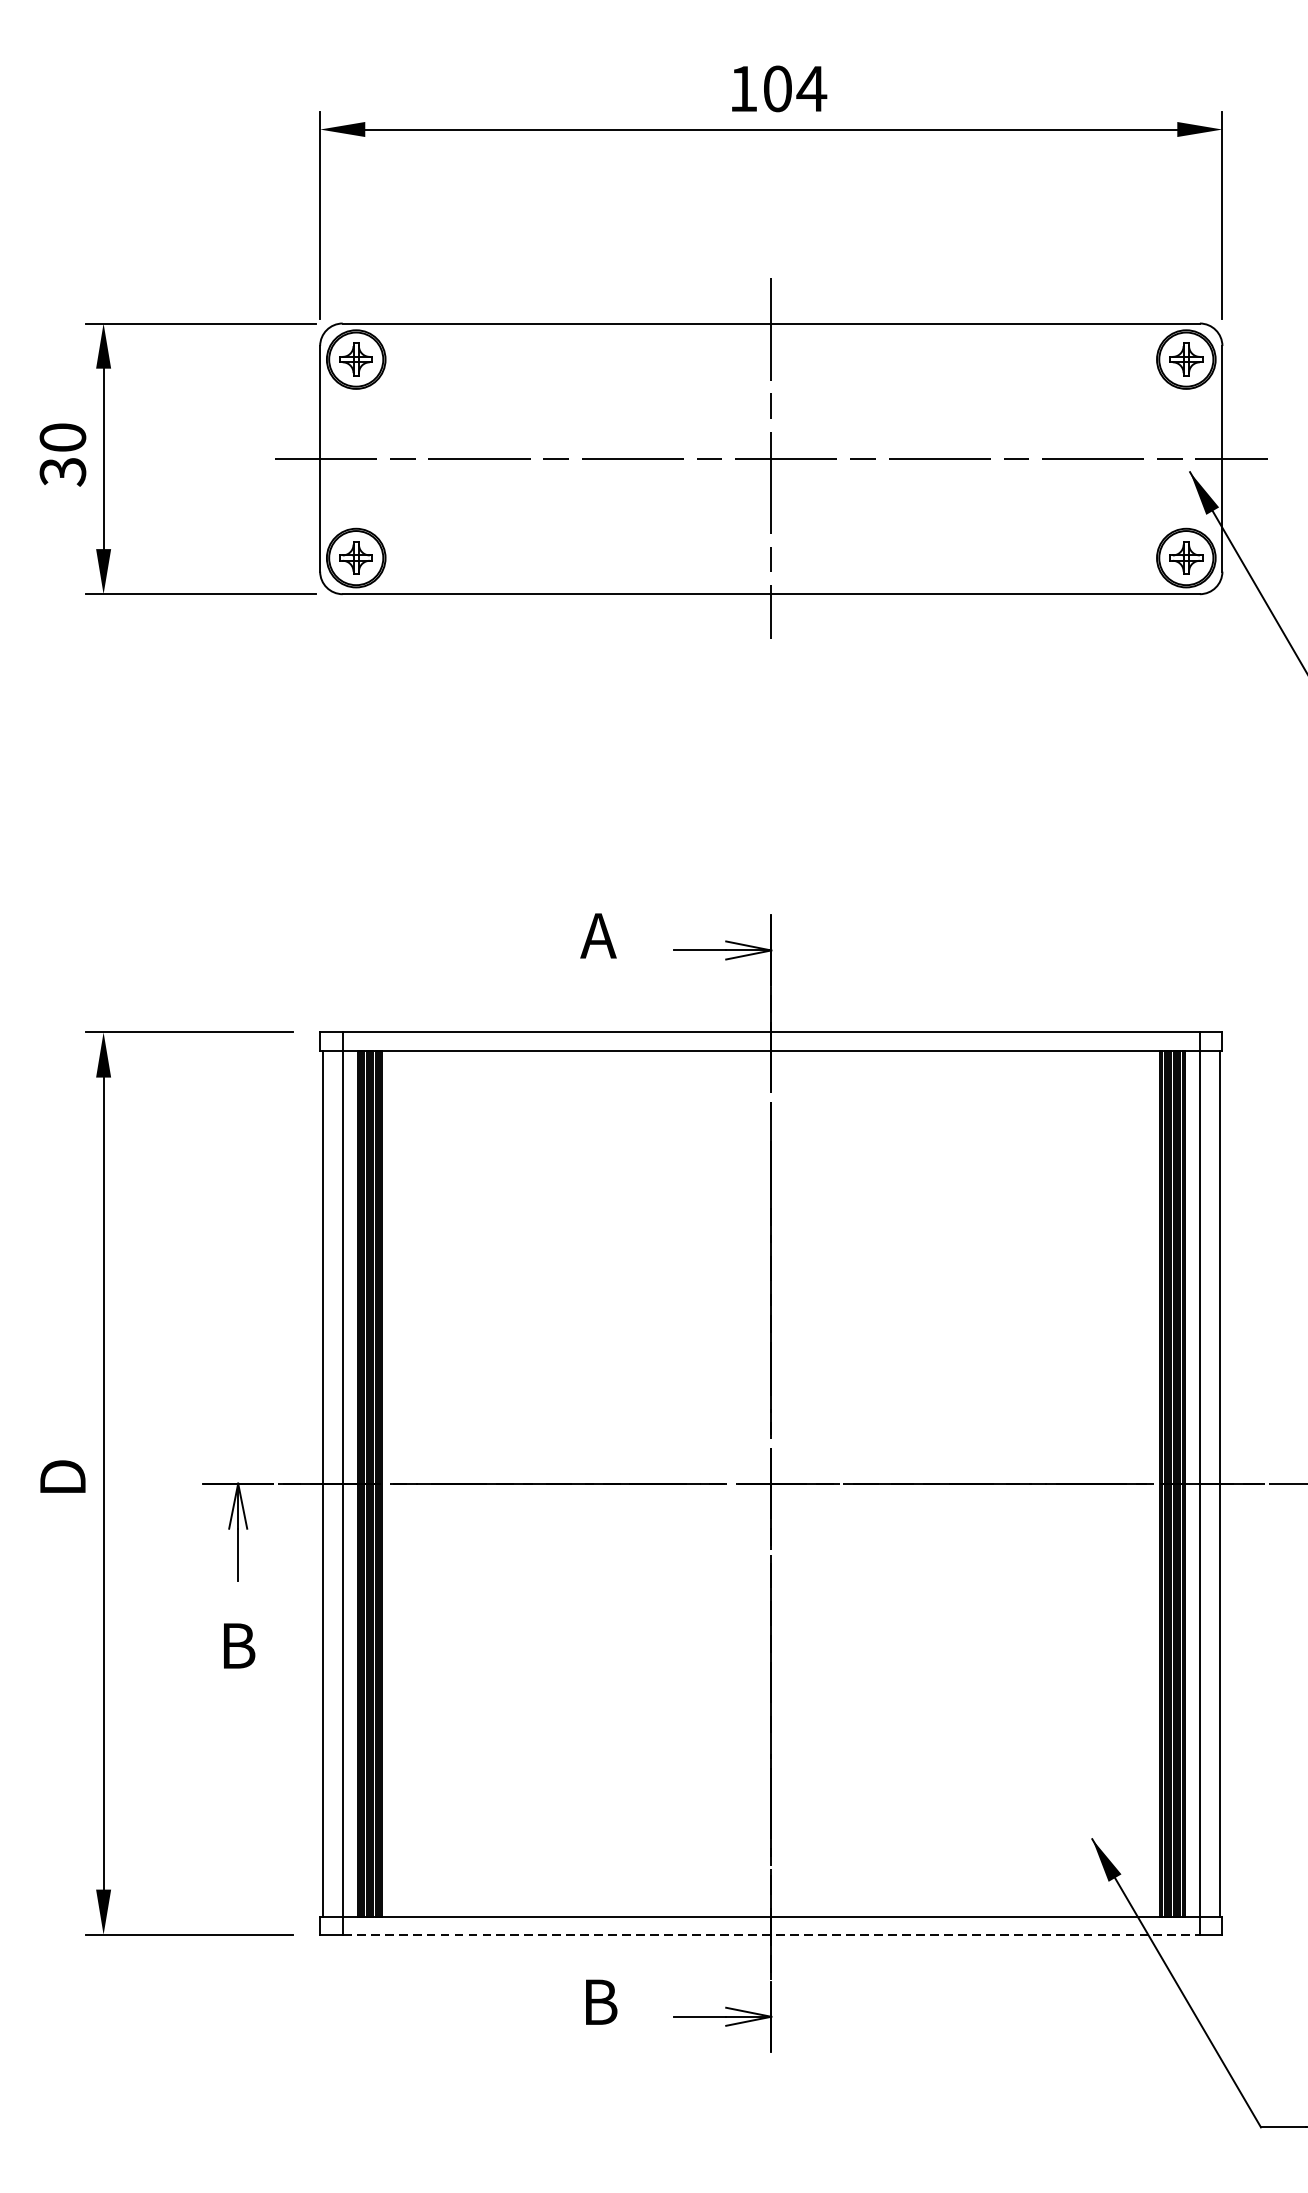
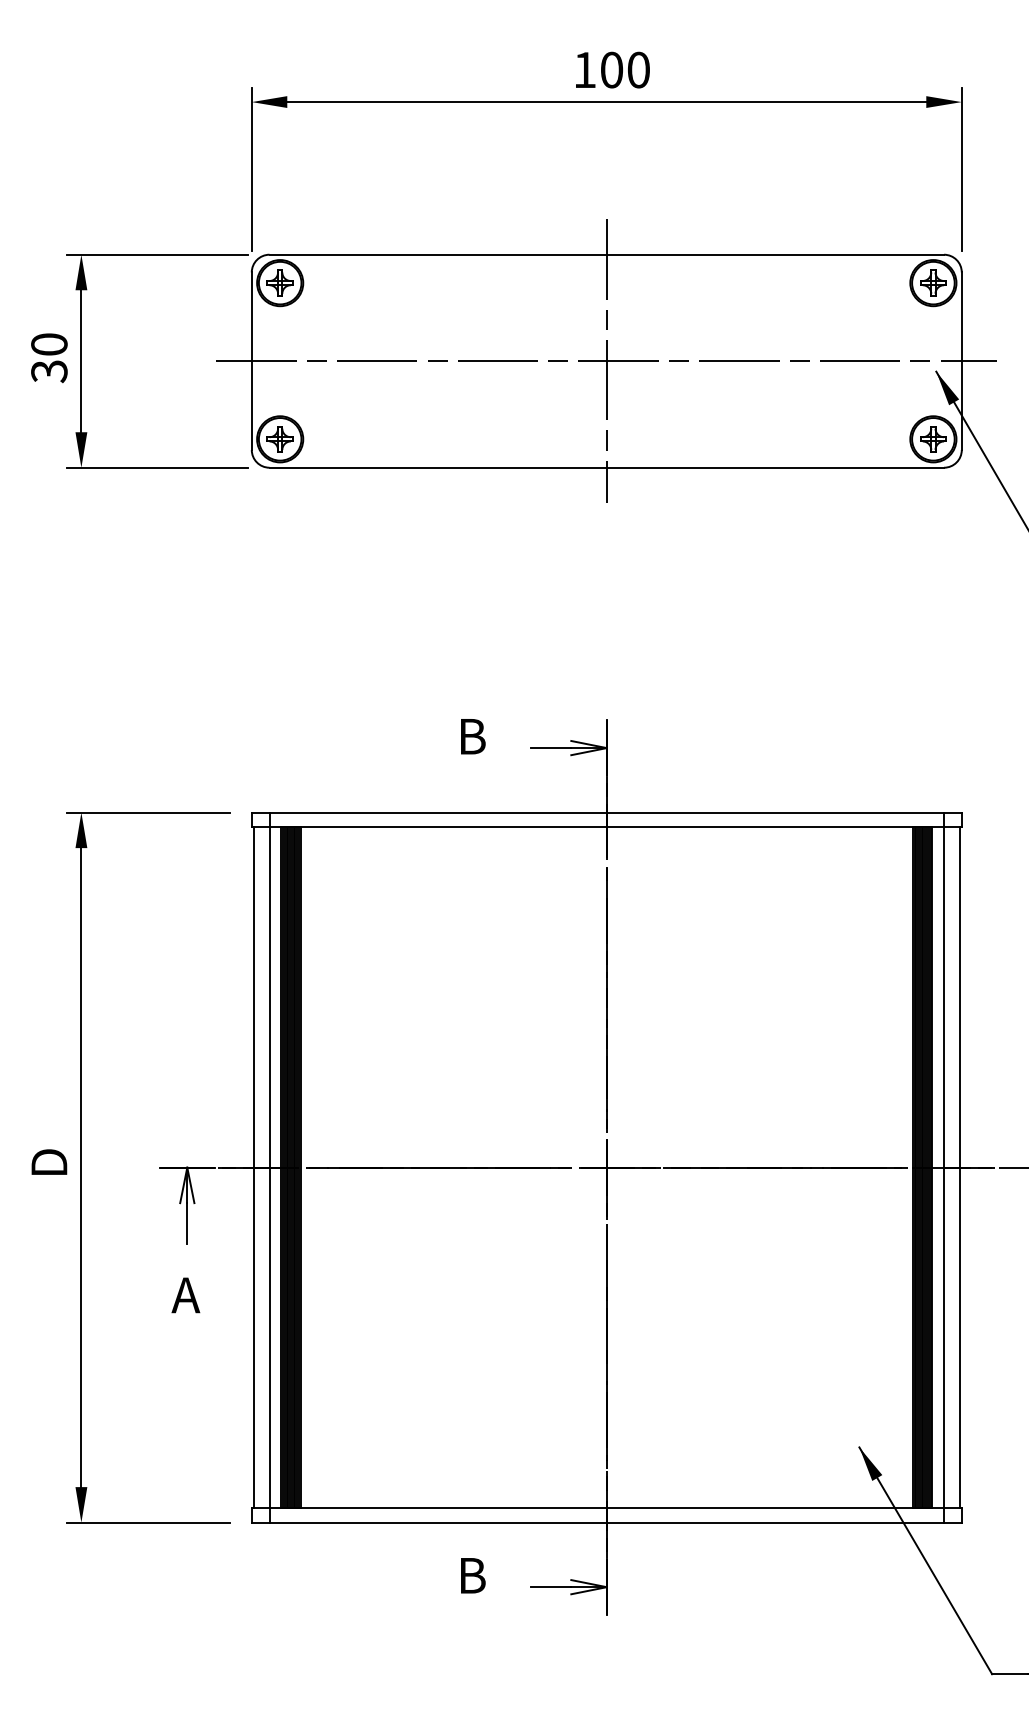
text: (811, 88) -> (638, 69), 104 -> 100
text: (598, 935) -> (470, 736), A -> B
text: (235, 1646) -> (185, 1295), B -> A
line: (772, 1934) -> (607, 1522), dashed -> solid

